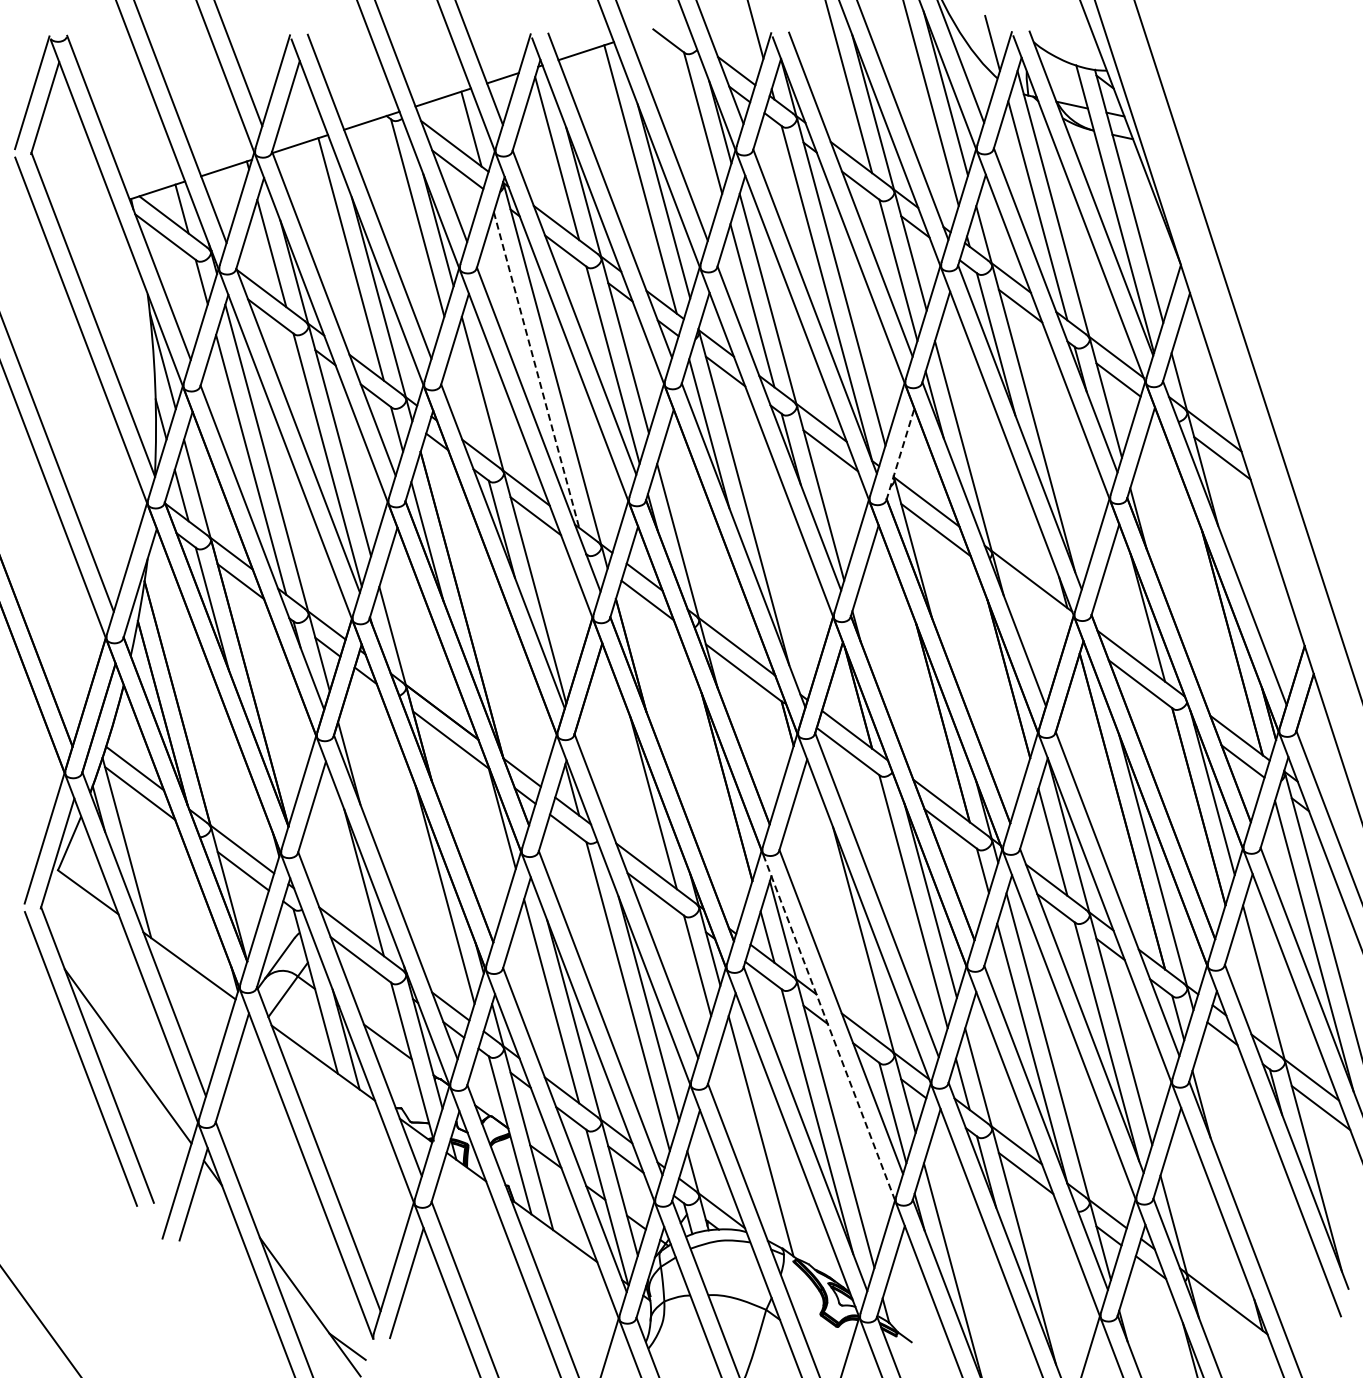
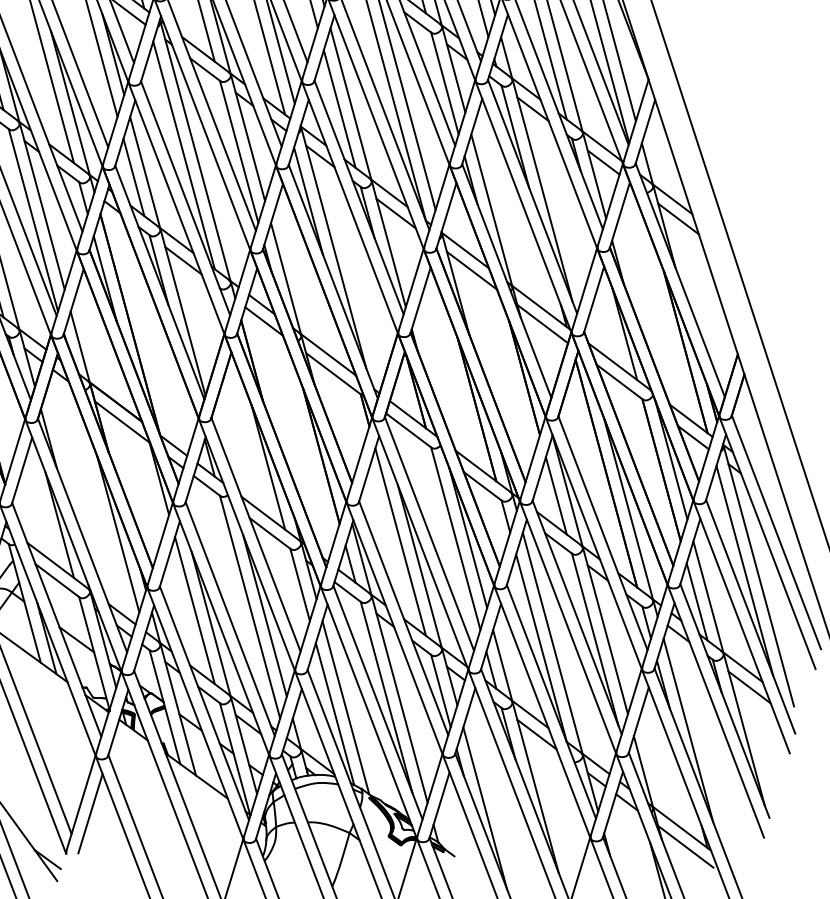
line: (536, 370) -> (183, 155), dashed -> solid
line: (466, 400) -> (133, 177), added
line: (900, 454) -> (446, 216), dashed -> solid
line: (1033, 603) -> (542, 323), added
line: (836, 906) -> (400, 542), added
line: (1247, 989) -> (696, 602), added
line: (829, 1028) -> (395, 630), dashed -> solid
line: (745, 1144) -> (334, 713), added
line: (1235, 1167) -> (687, 730), added
line: (1232, 1329) -> (685, 847), added

